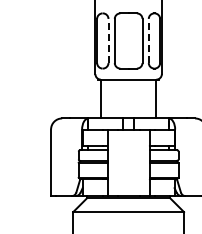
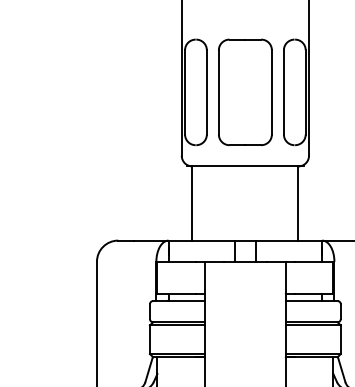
line: (108, 40) -> (206, 91), dashed -> solid
line: (148, 40) -> (283, 91), dashed -> solid

